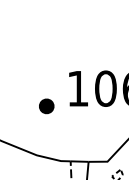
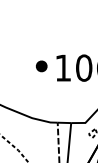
part: (46, 106) -> (41, 66), moved

